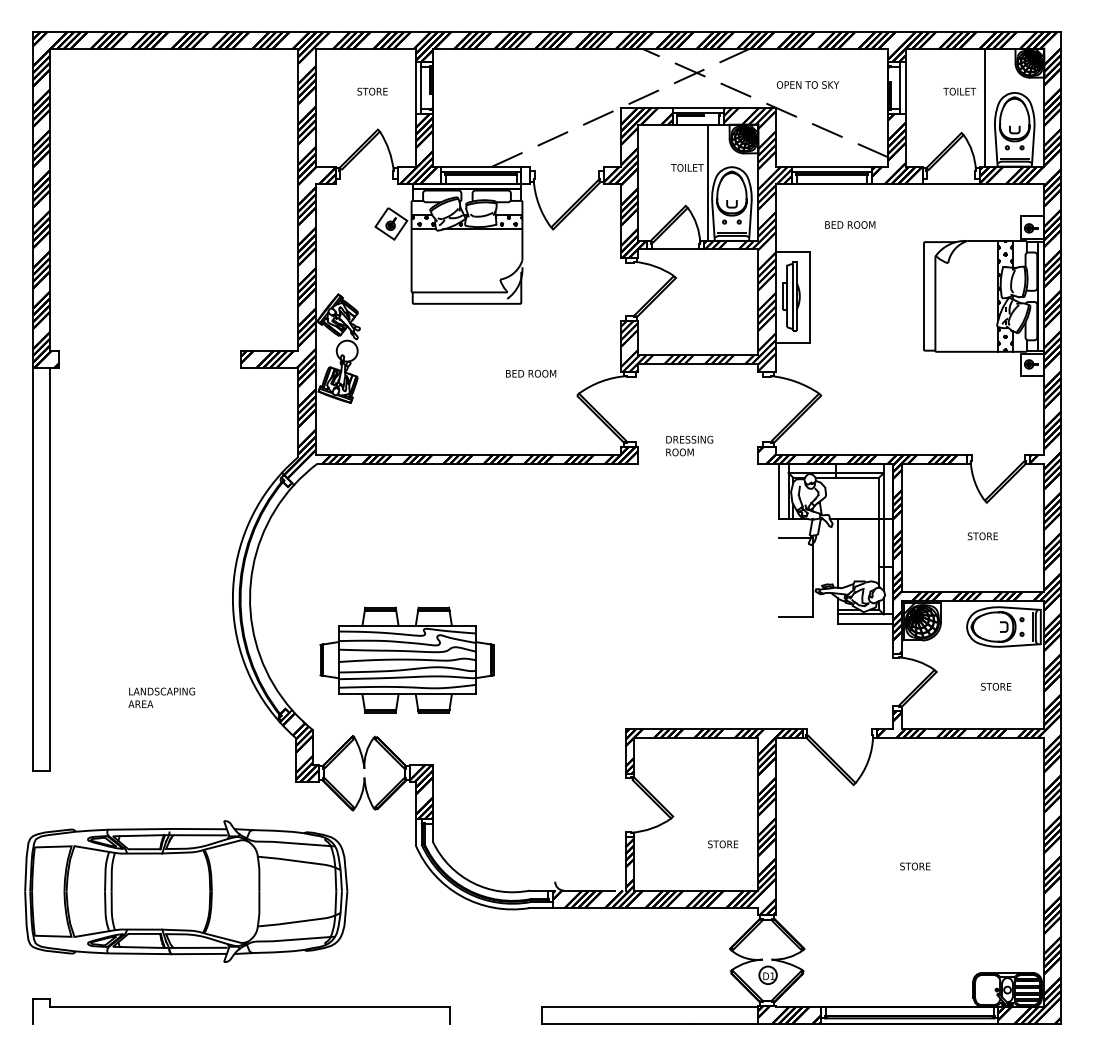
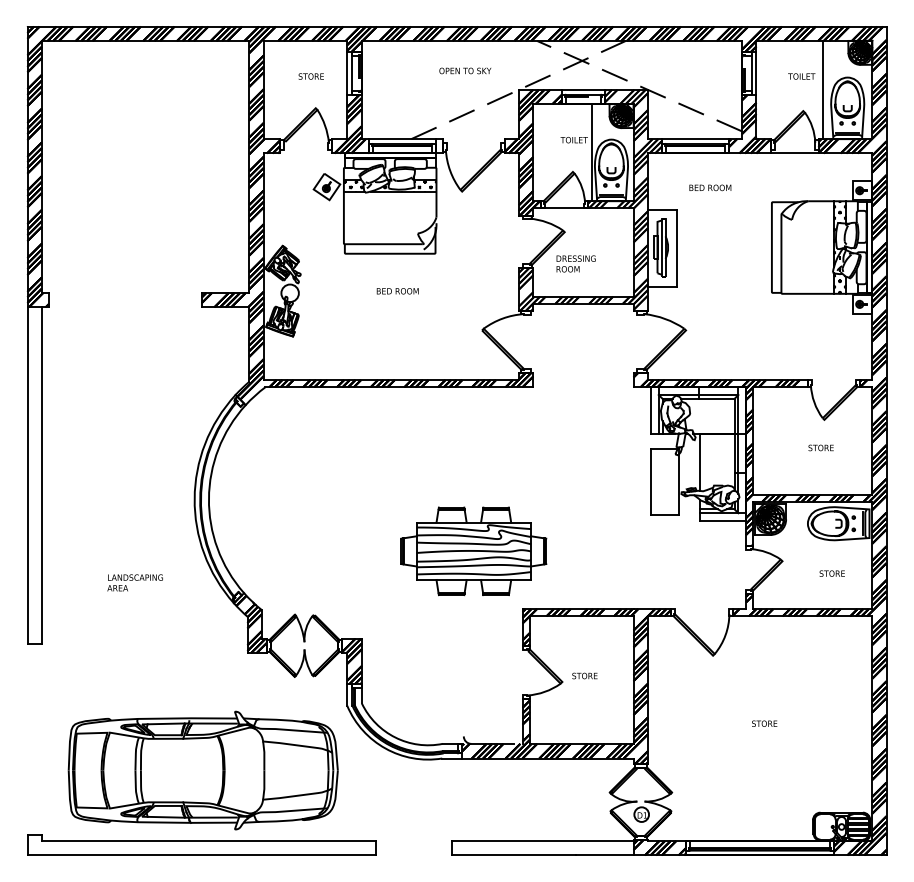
text: (807, 84) -> (464, 70), moved
text: (531, 373) -> (398, 291), moved
text: (689, 445) -> (576, 263), moved
line: (779, 577) -> (651, 482), added
part: (406, 659) -> (473, 550), moved
text: (723, 844) -> (585, 676), moved
part: (186, 891) -> (203, 770), moved
line: (241, 1024) -> (201, 855), added

